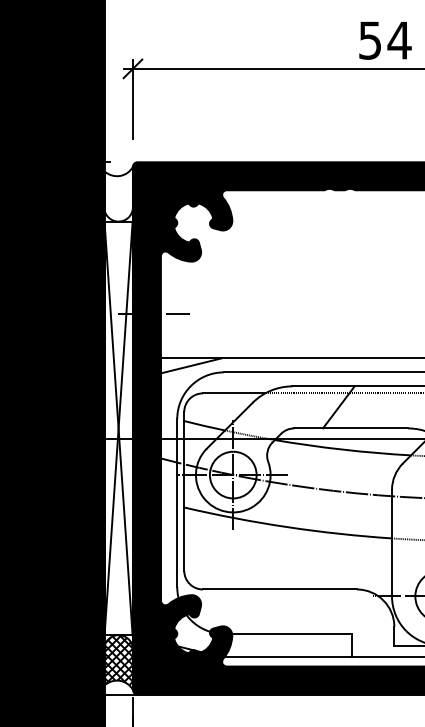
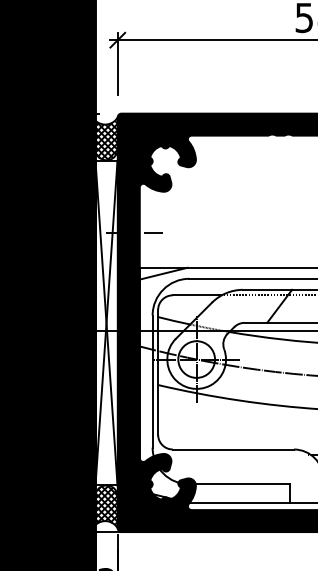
hatch: (118, 196) -> (106, 140), added

